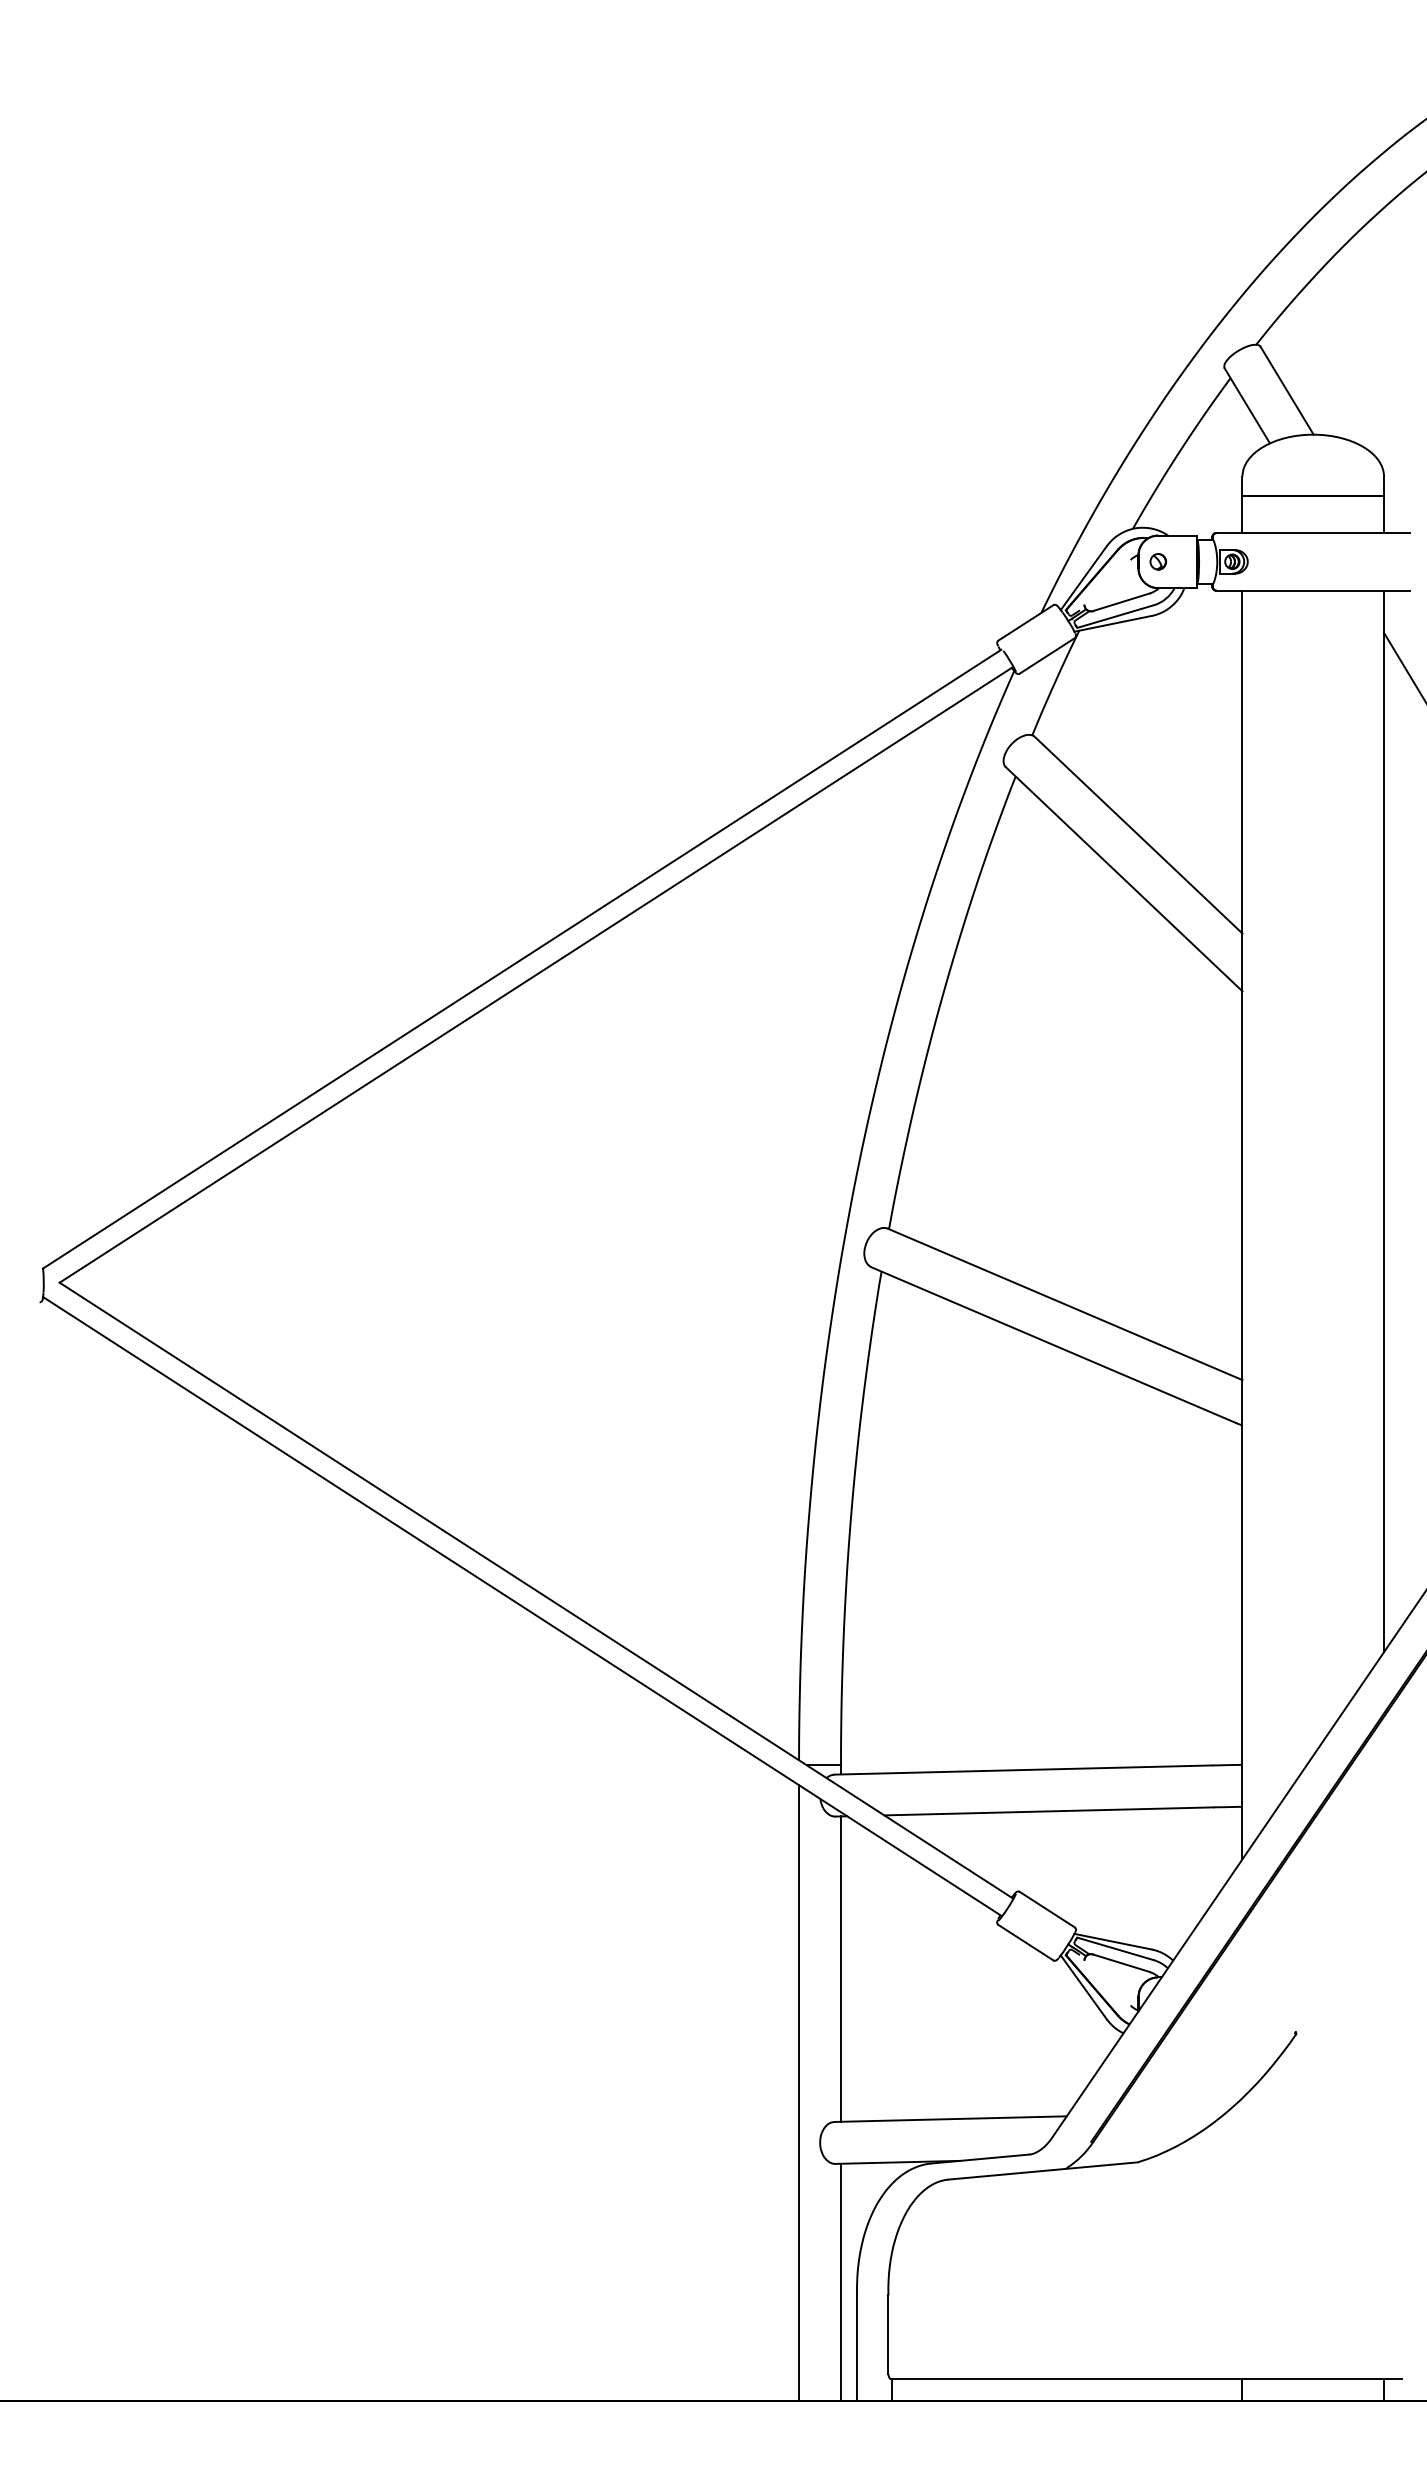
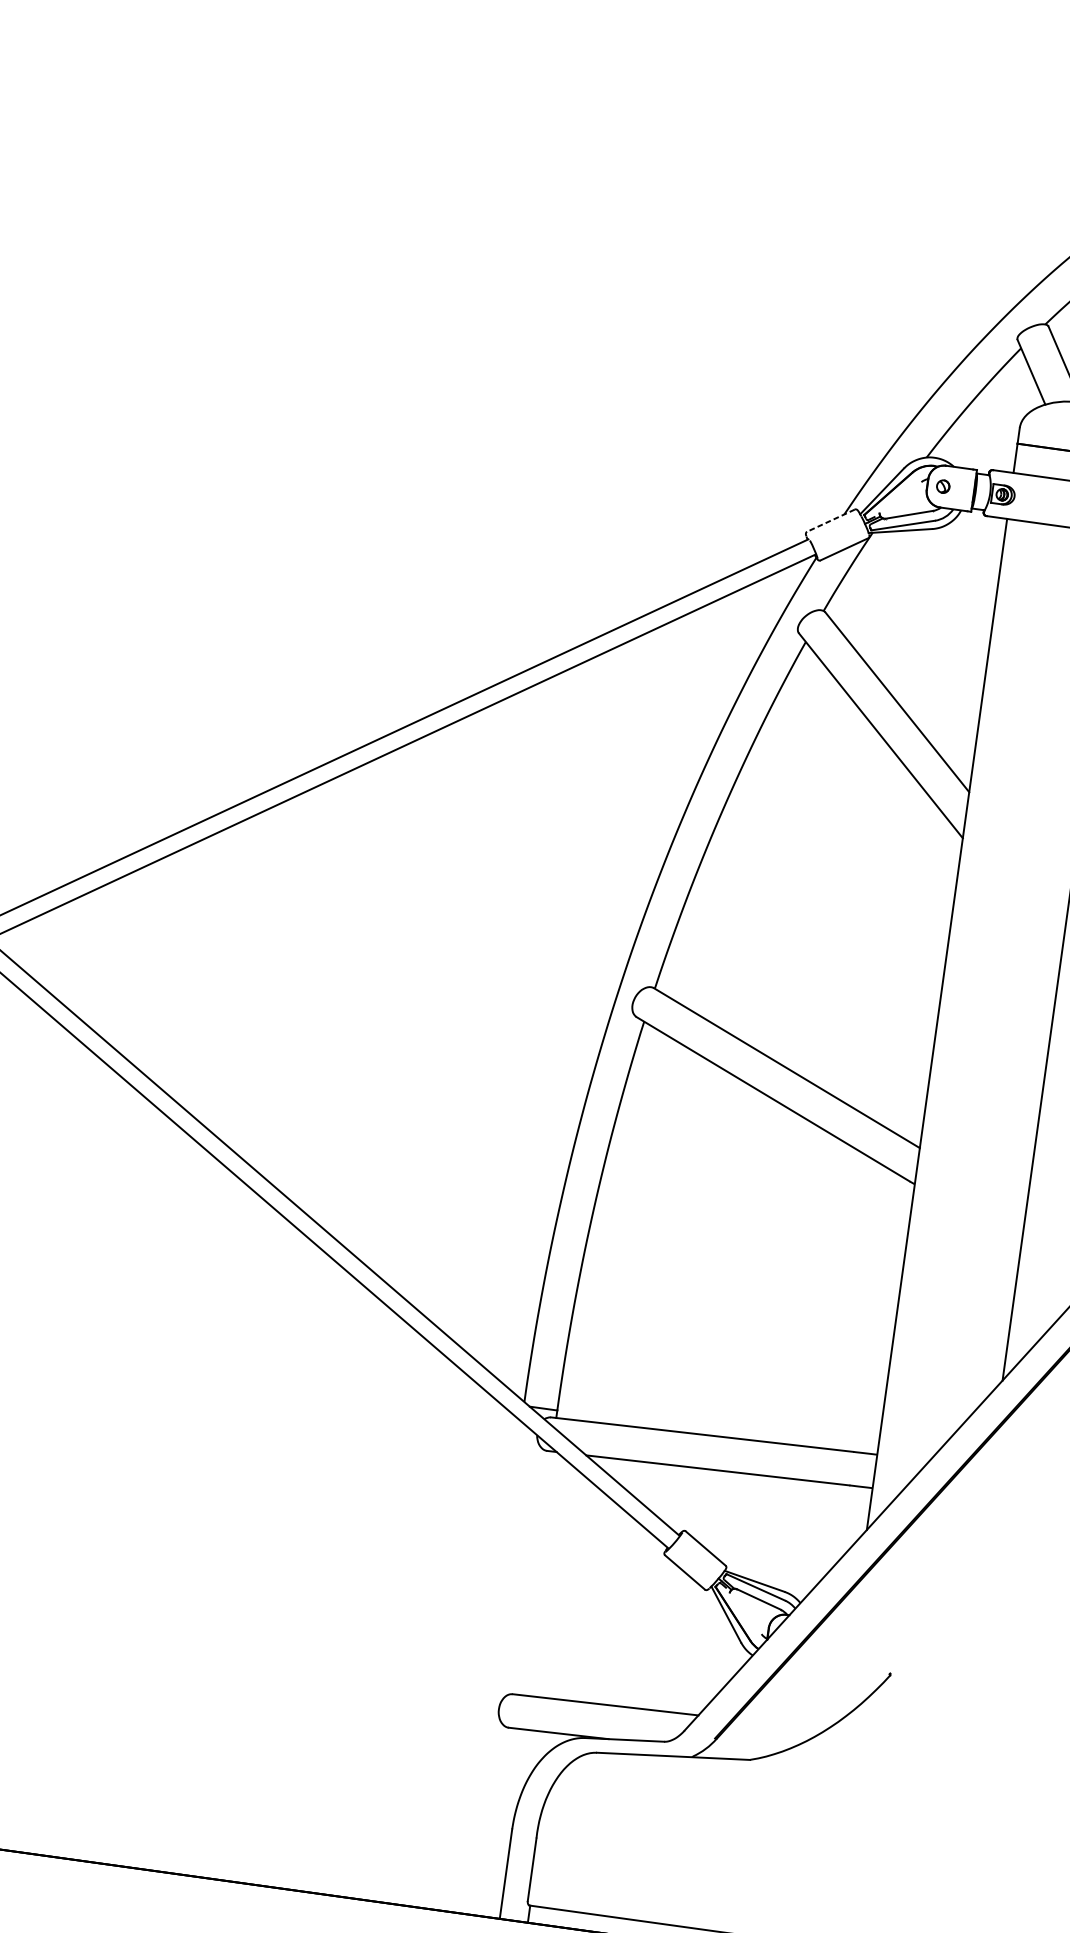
line: (1025, 622) -> (830, 520), solid -> dashed
line: (841, 1968) -> (535, 1572), removed
line: (799, 2092) -> (488, 1666), removed
line: (841, 2281) -> (500, 1822), removed

